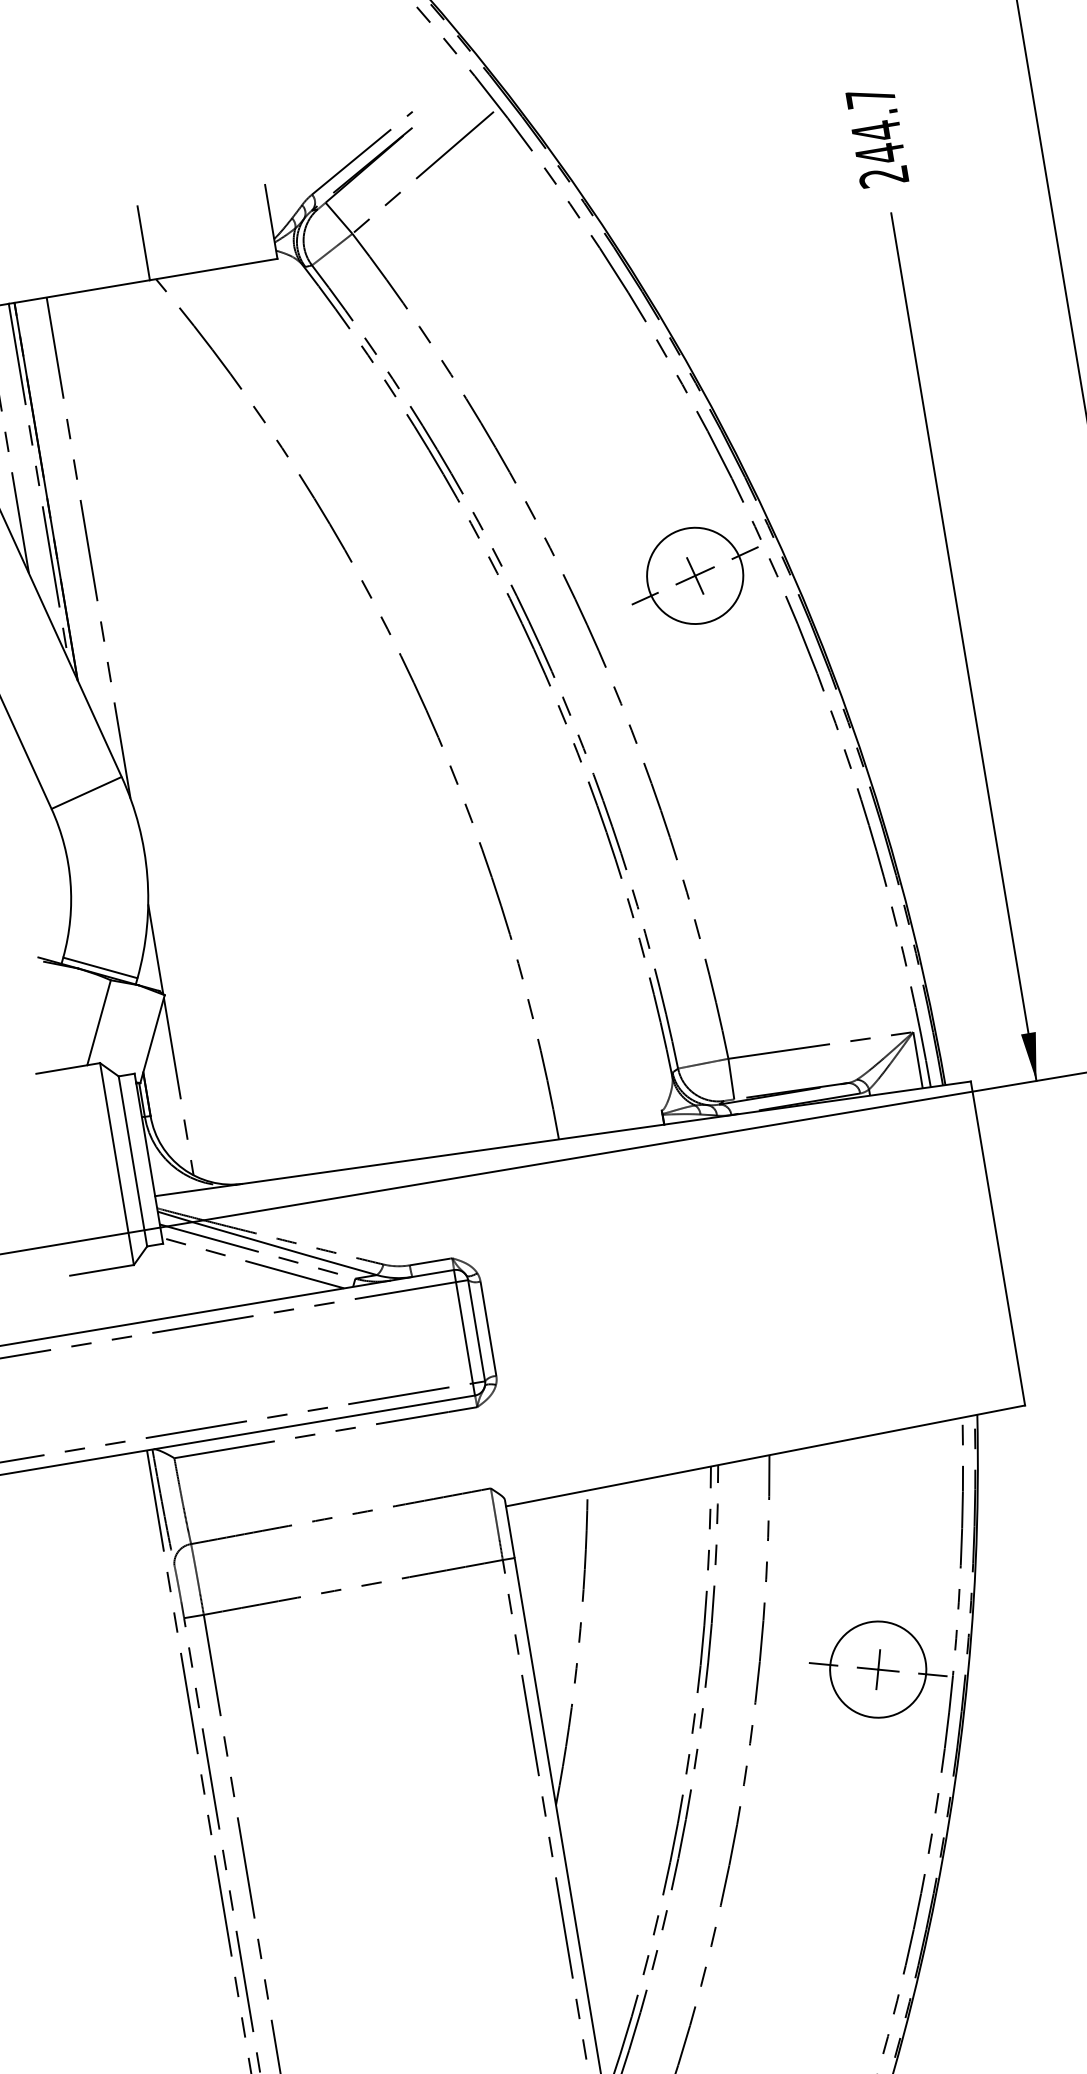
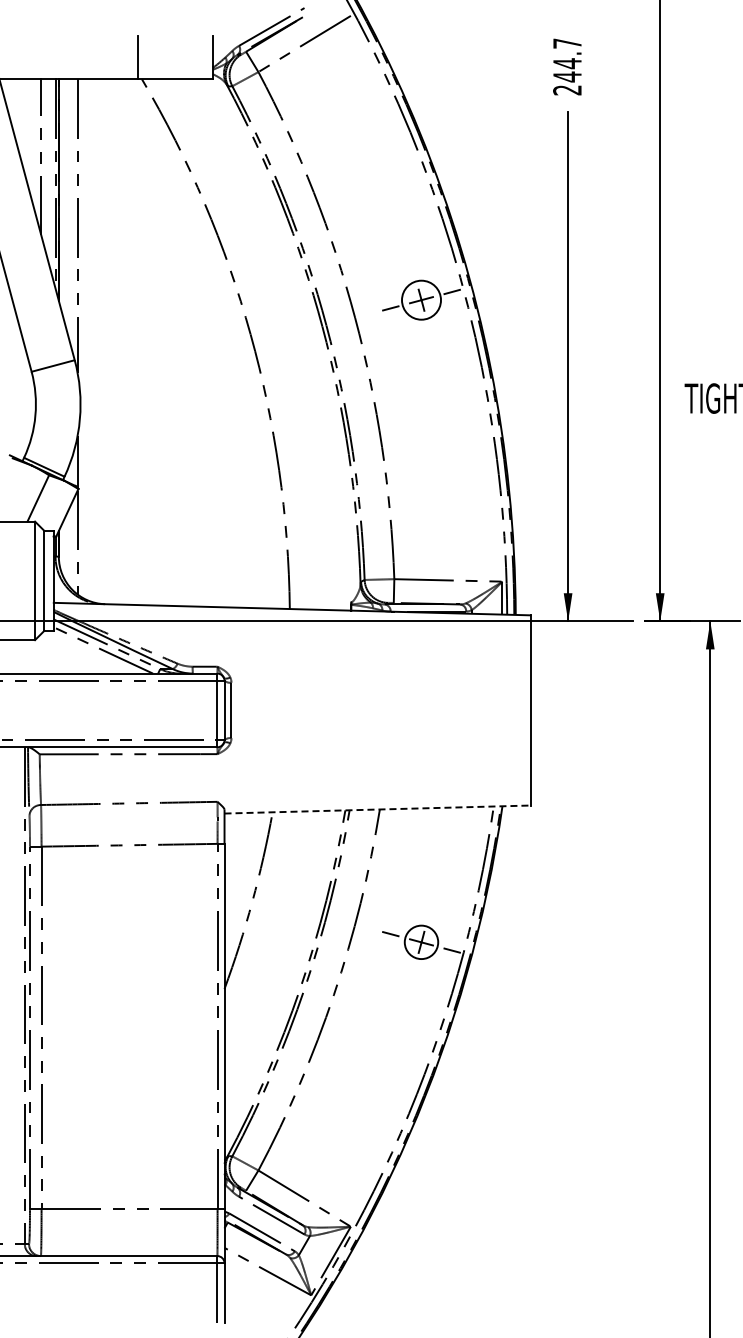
circle: (695, 576) -> (421, 300), size x0.7
line: (767, 1455) -> (378, 809), solid -> dashed
circle: (878, 1669) -> (421, 942), size x0.6

